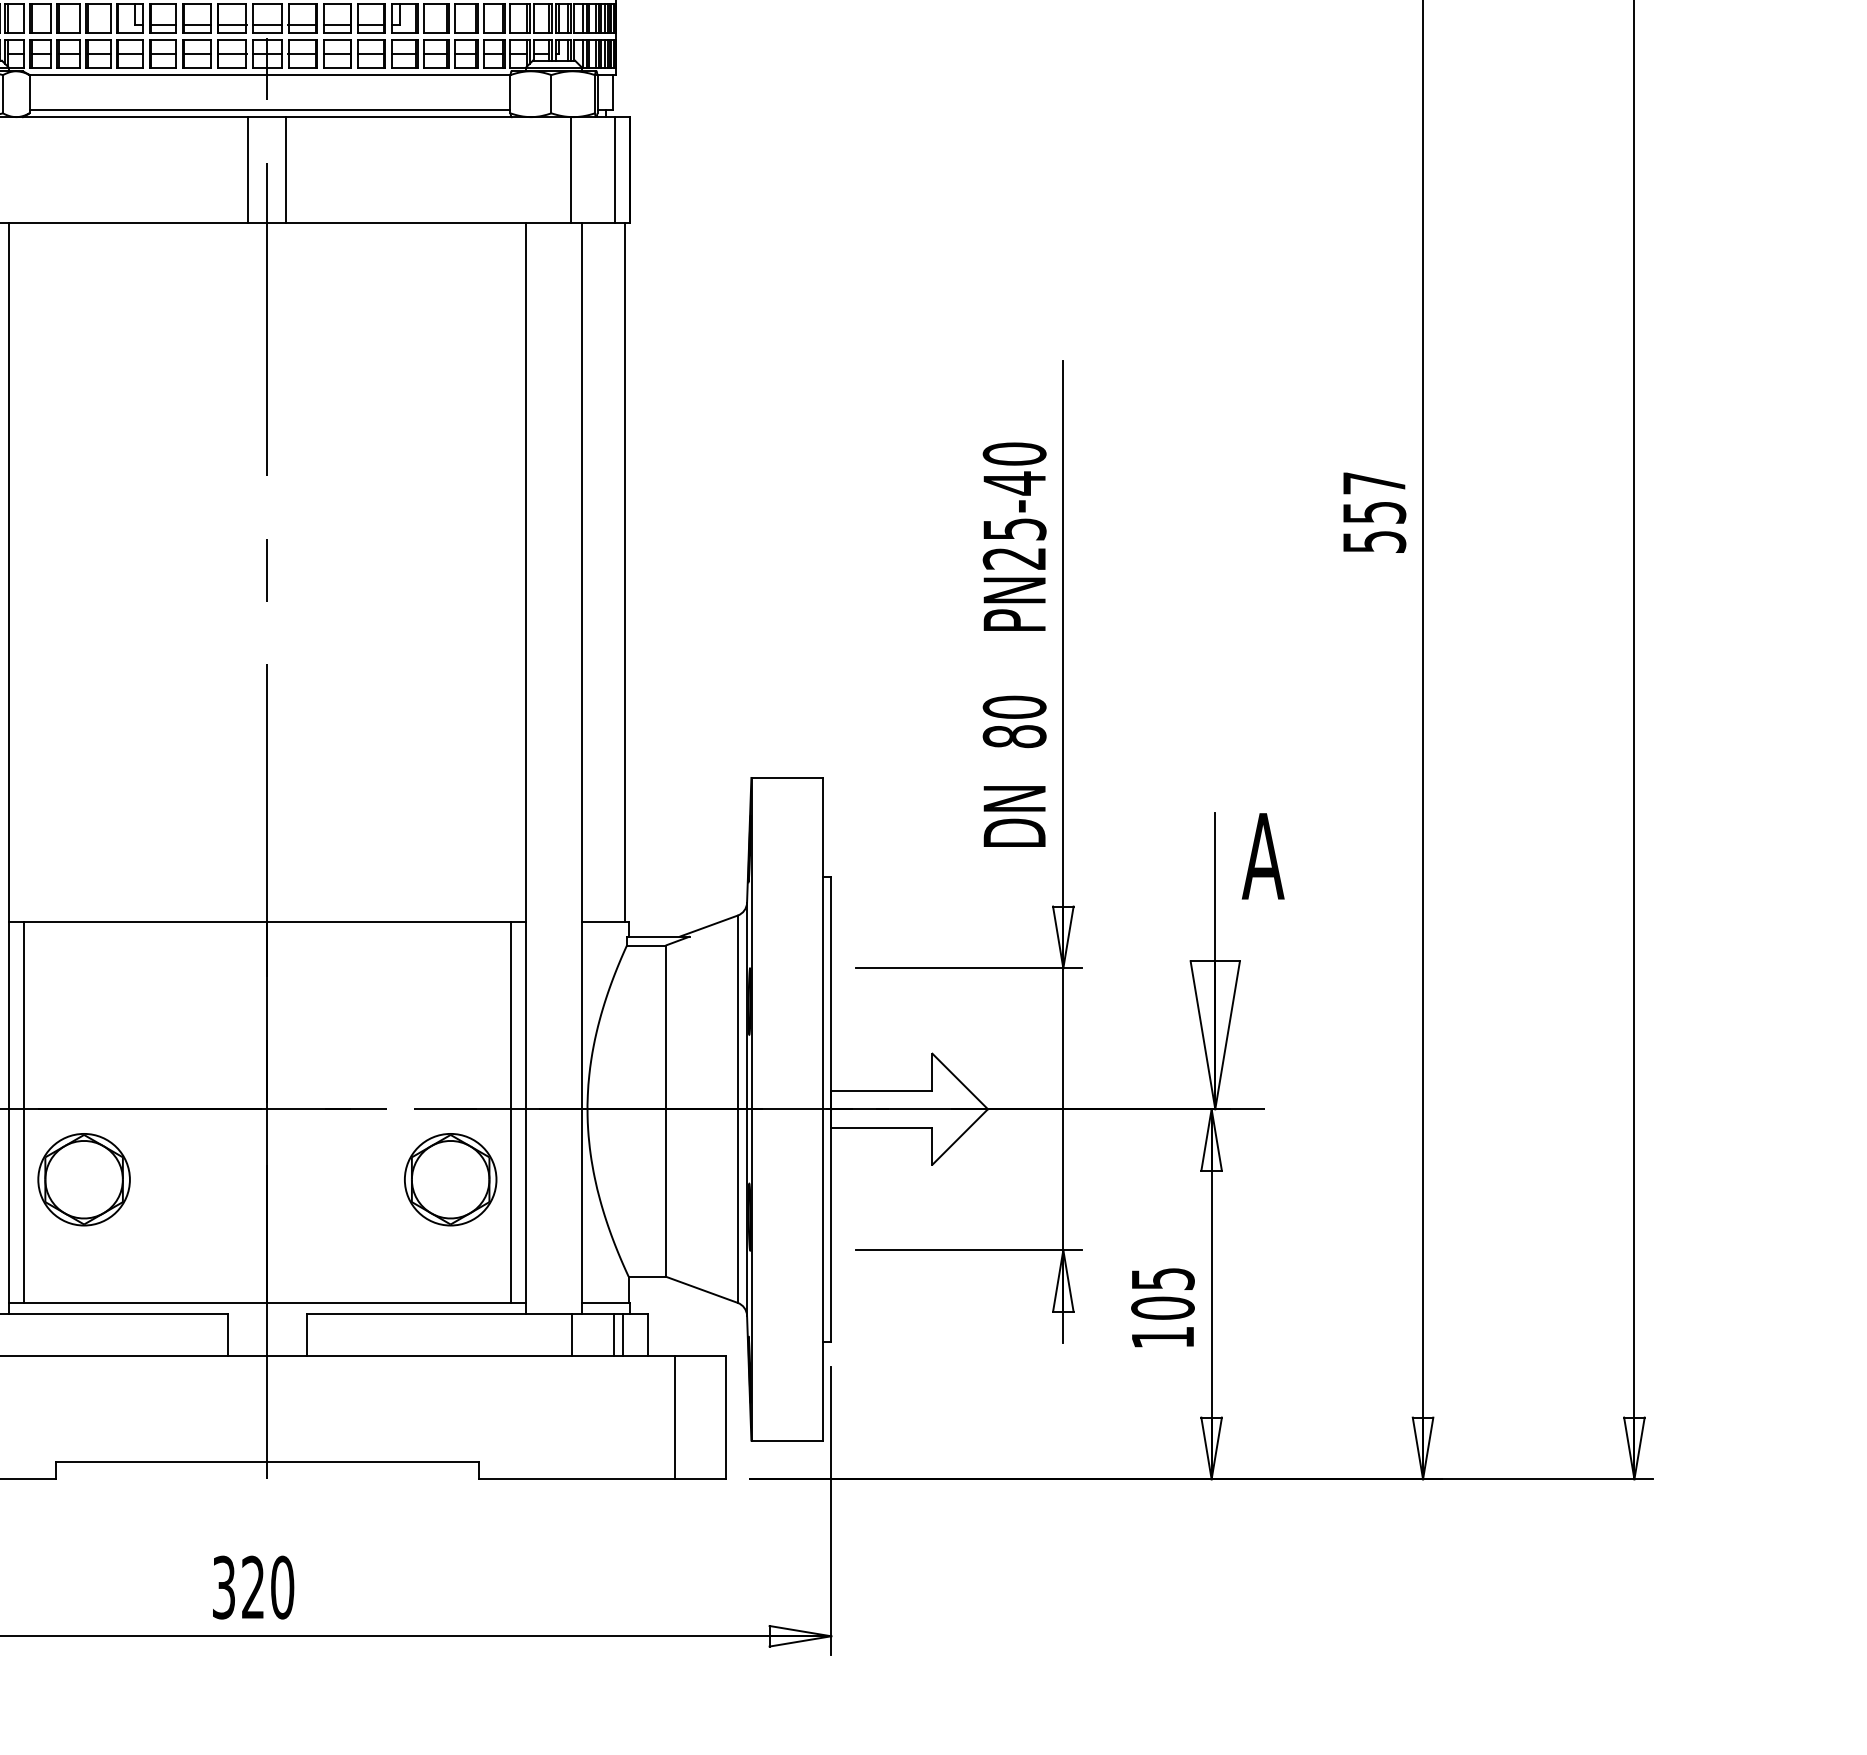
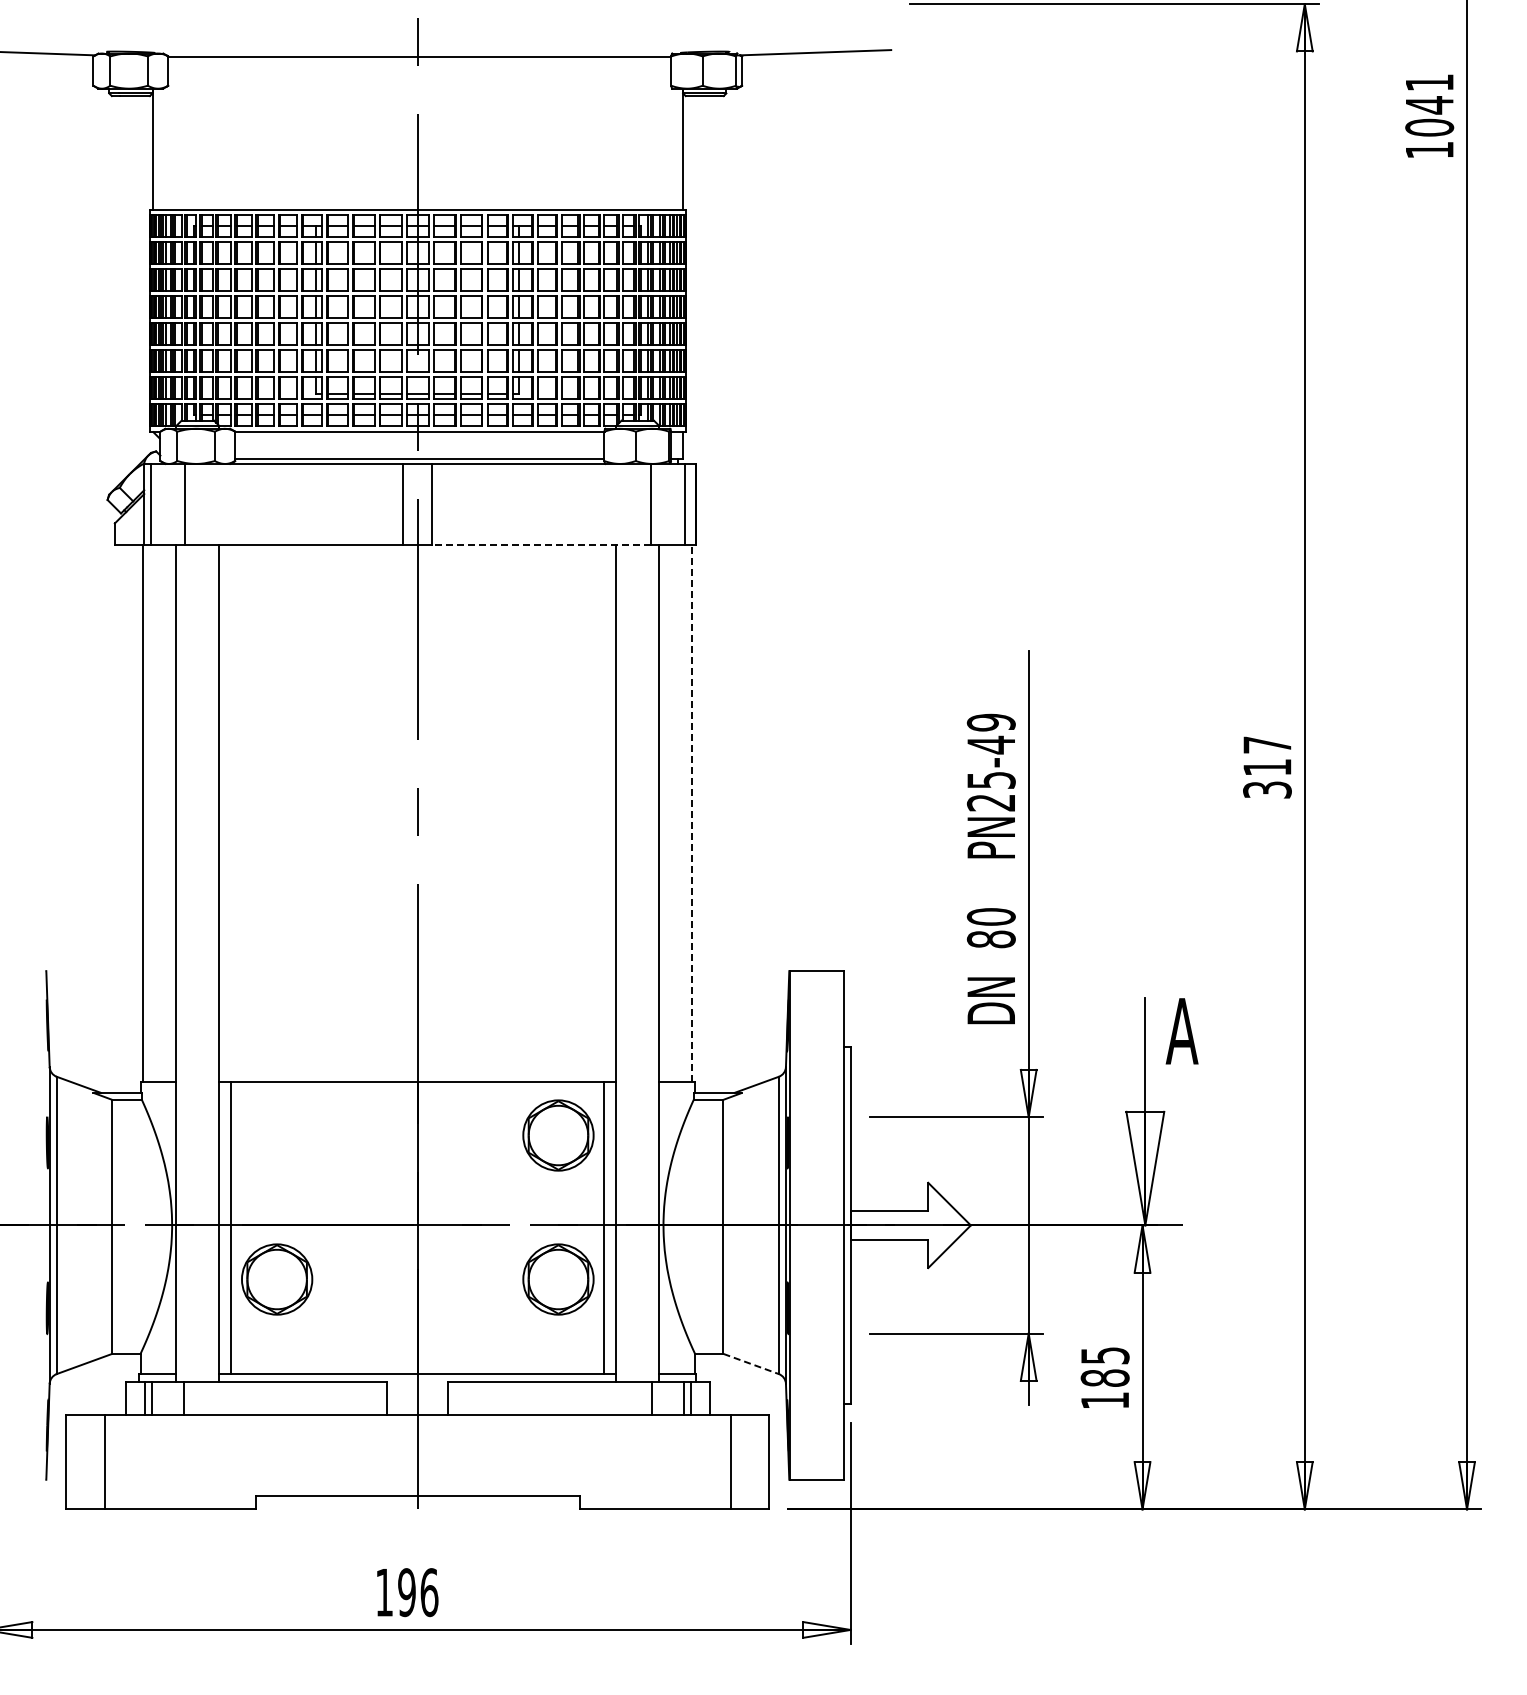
line: (428, 223) -> (541, 545), solid -> dashed
text: (1014, 453) -> (991, 722), PN25-40 -> PN25-49
text: (1374, 526) -> (1267, 778), 557 -> 317
line: (625, 572) -> (692, 813), solid -> dashed
part: (450, 992) -> (558, 1135), added
line: (702, 1290) -> (751, 1364), solid -> dashed
text: (1163, 1307) -> (1105, 1377), 105 -> 185
text: (253, 1587) -> (407, 1592), 320 -> 196

